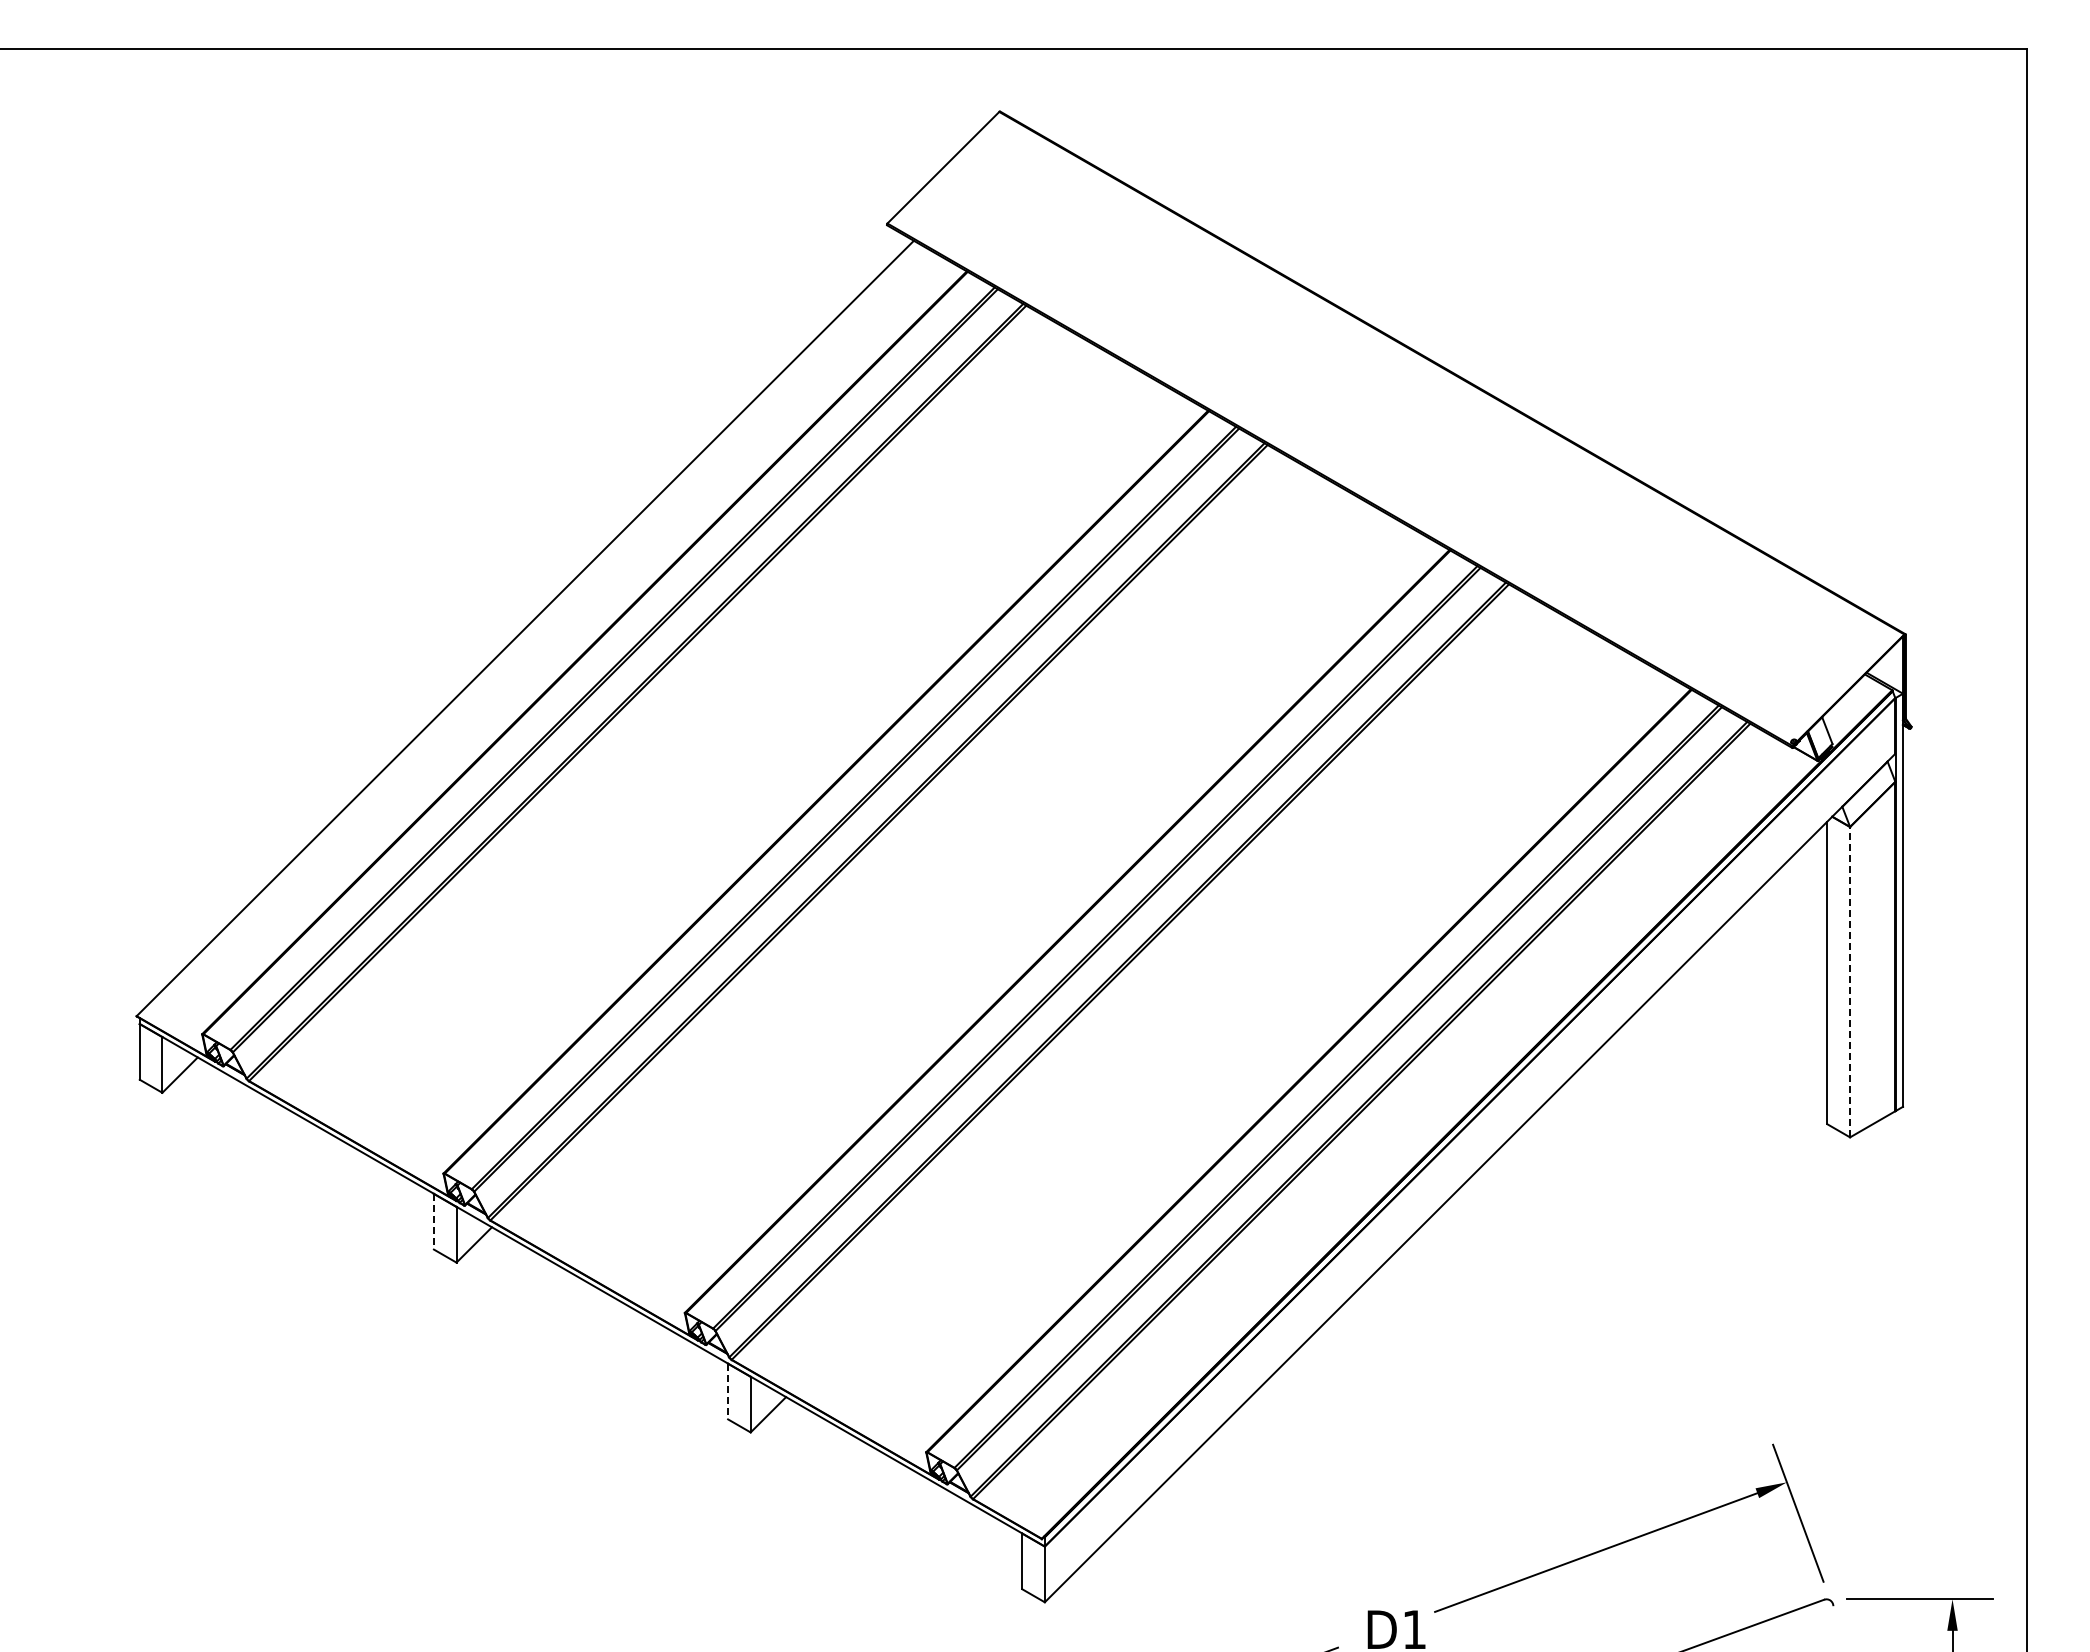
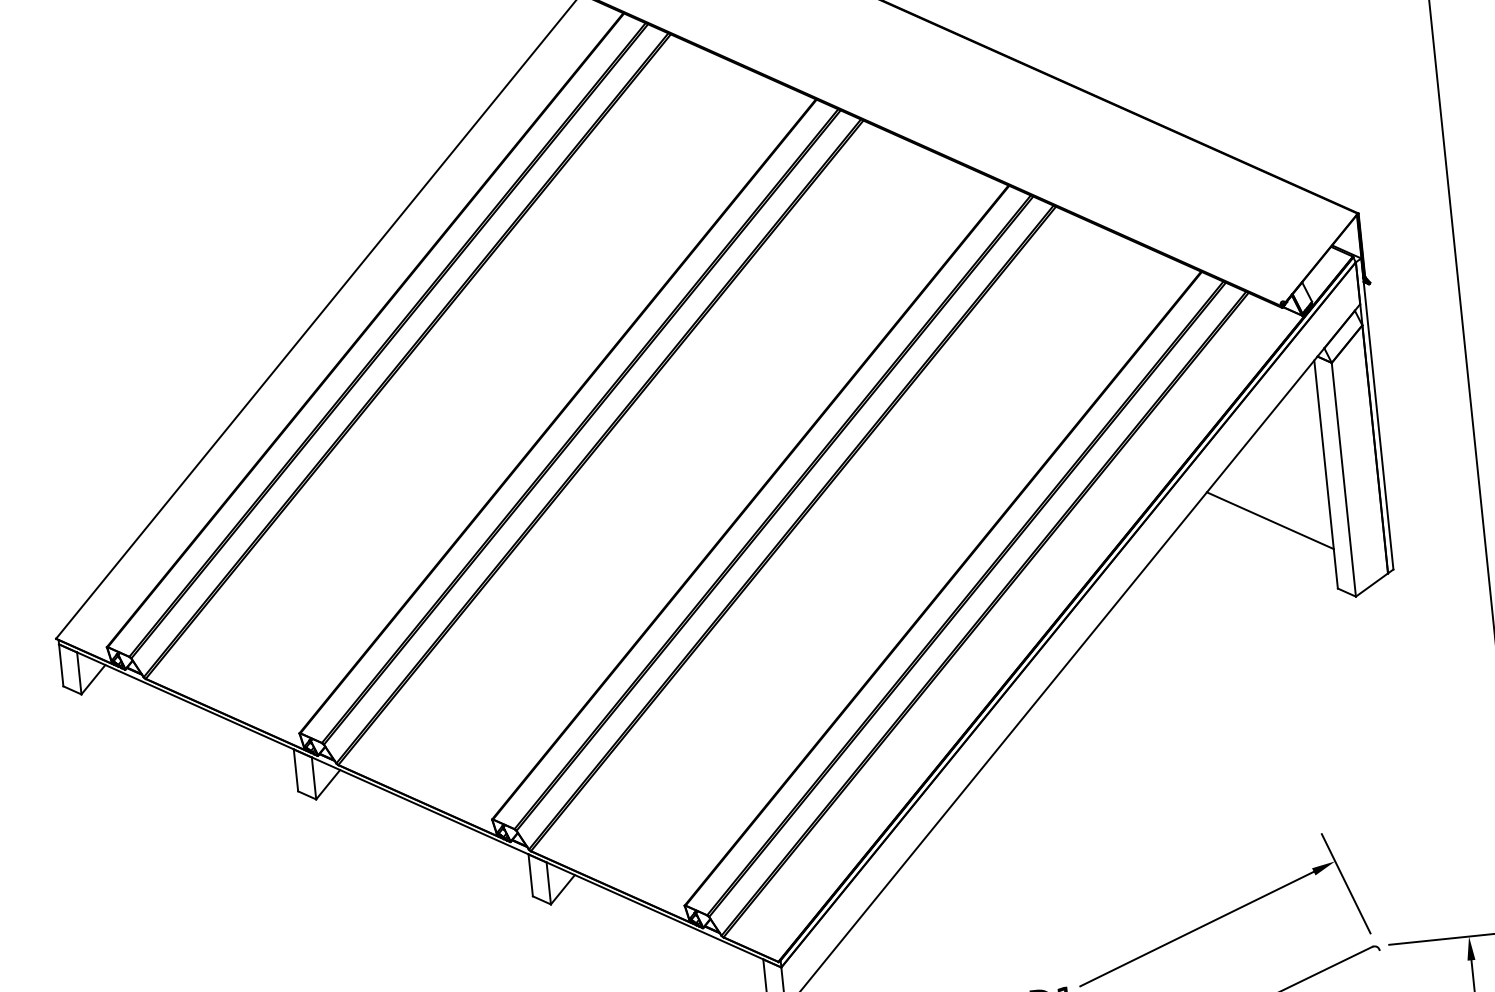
line: (1850, 981) -> (1344, 479), dashed -> solid
line: (1747, 1025) -> (1269, 520), added
line: (433, 1221) -> (295, 770), dashed -> solid
line: (728, 1391) -> (531, 875), dashed -> solid

